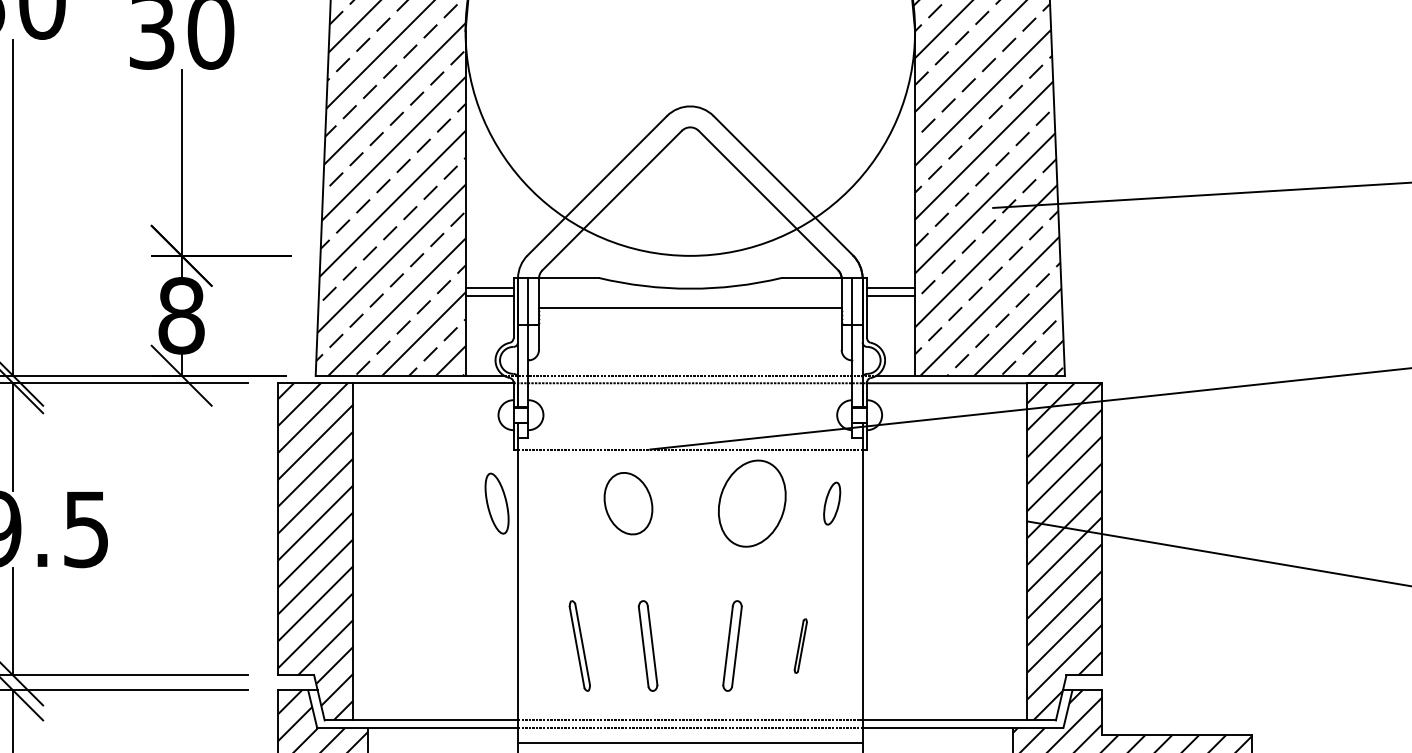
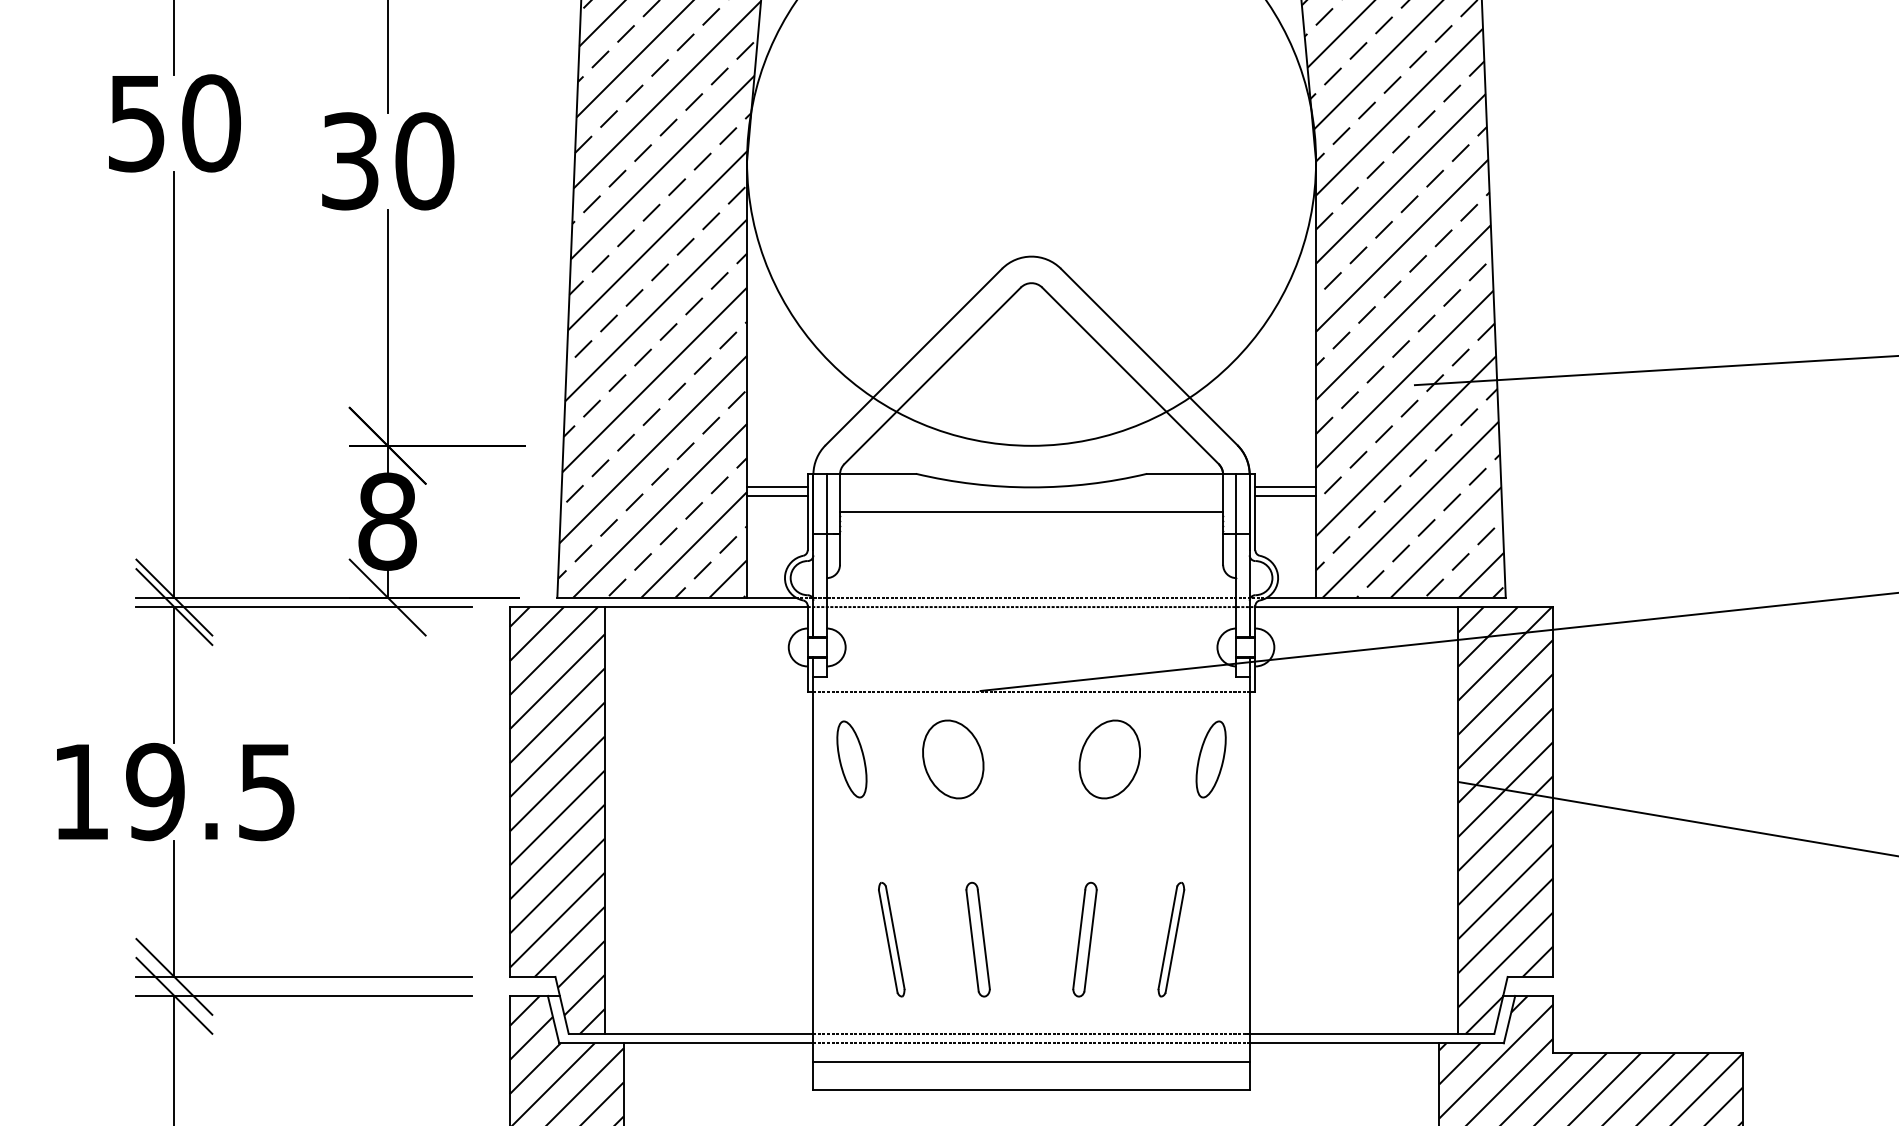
part: (496, 503) -> (851, 759), moved
part: (751, 503) -> (1109, 759), size x0.71
part: (831, 503) -> (1210, 759), size x1.43
part: (800, 645) -> (1171, 939), size x1.67

